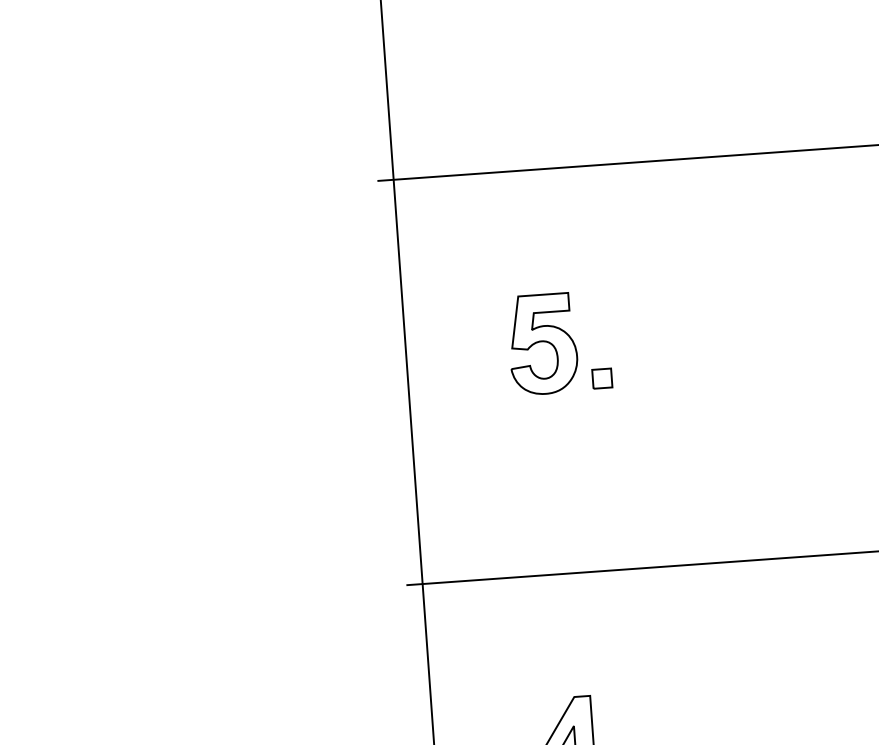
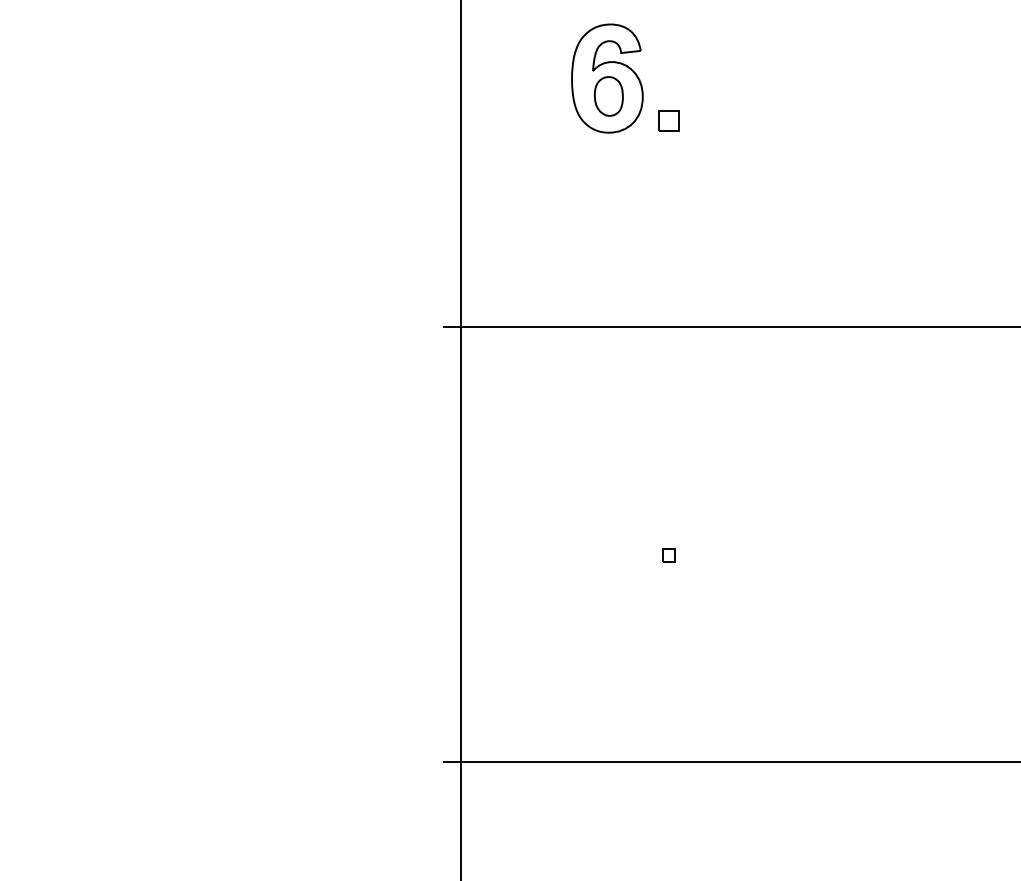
part: (542, 344) -> (607, 514), removed
part: (601, 378) -> (668, 555), size x0.6

